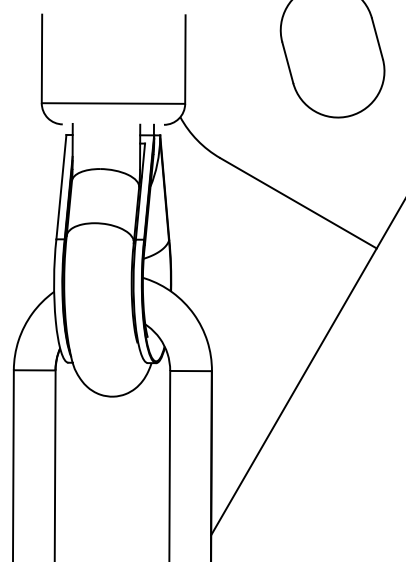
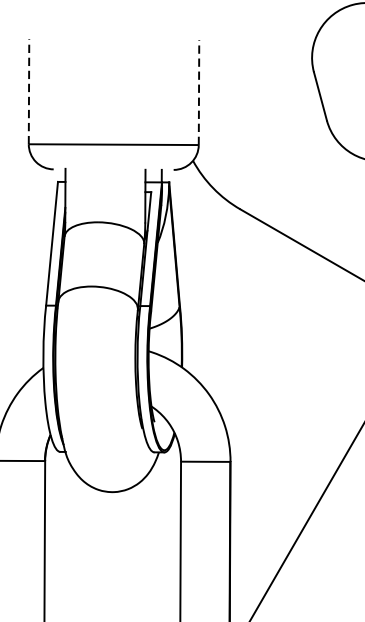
line: (41, 58) -> (28, 91), solid -> dashed
line: (185, 59) -> (199, 92), solid -> dashed

